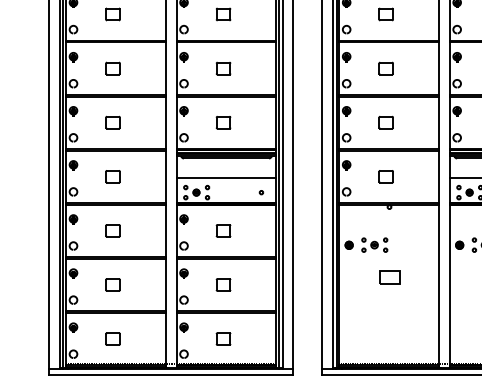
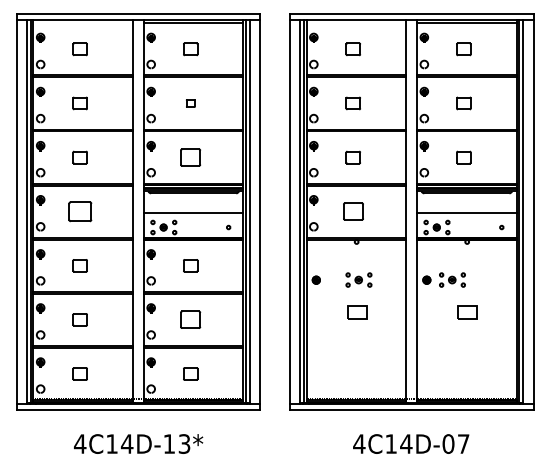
part: (223, 68) -> (190, 103), size x0.6
part: (223, 122) -> (190, 157), size x1.4
part: (112, 176) -> (79, 211), size x1.6
part: (385, 176) -> (352, 211), size x1.4
part: (374, 244) -> (358, 279), moved
part: (223, 284) -> (190, 319), size x1.4

